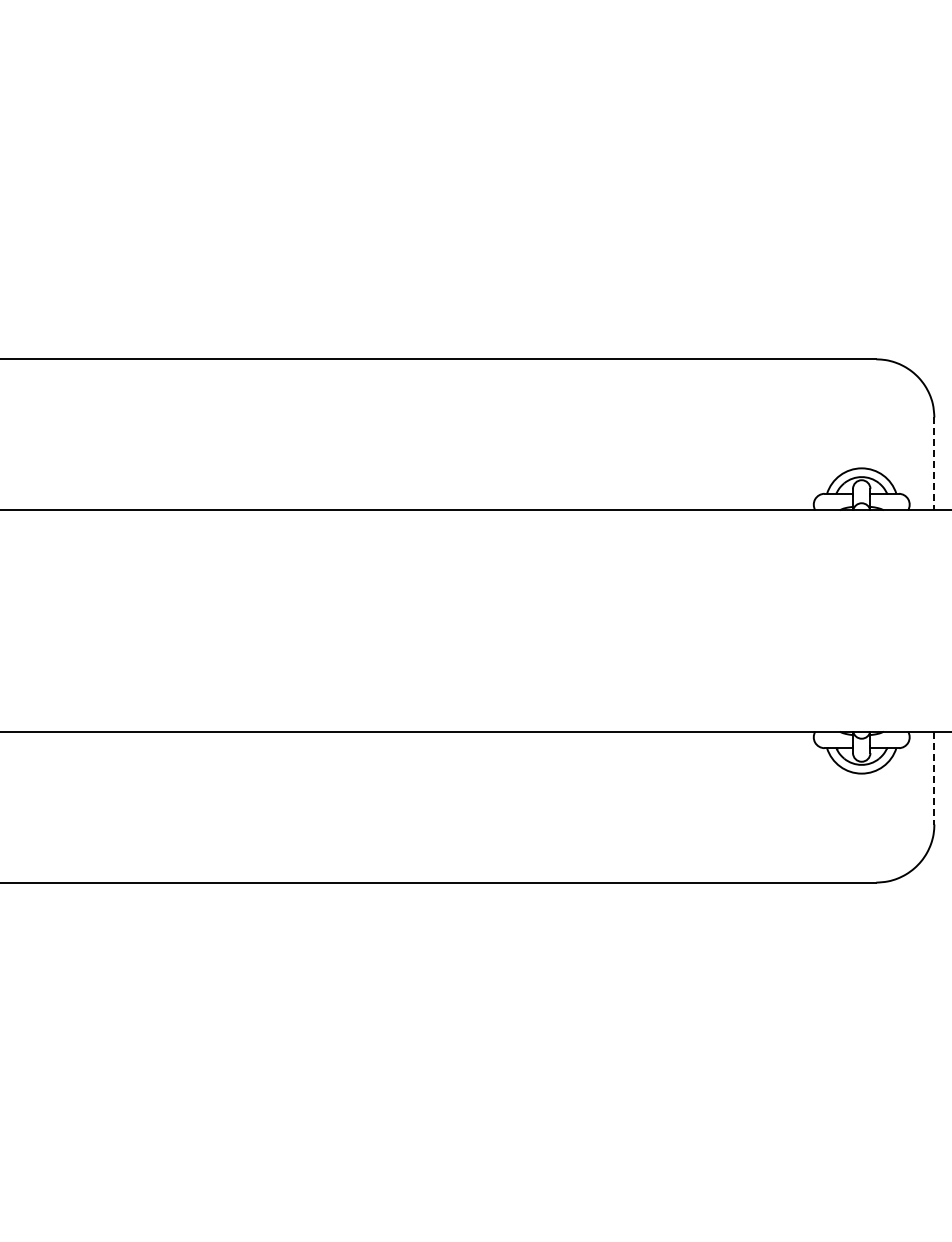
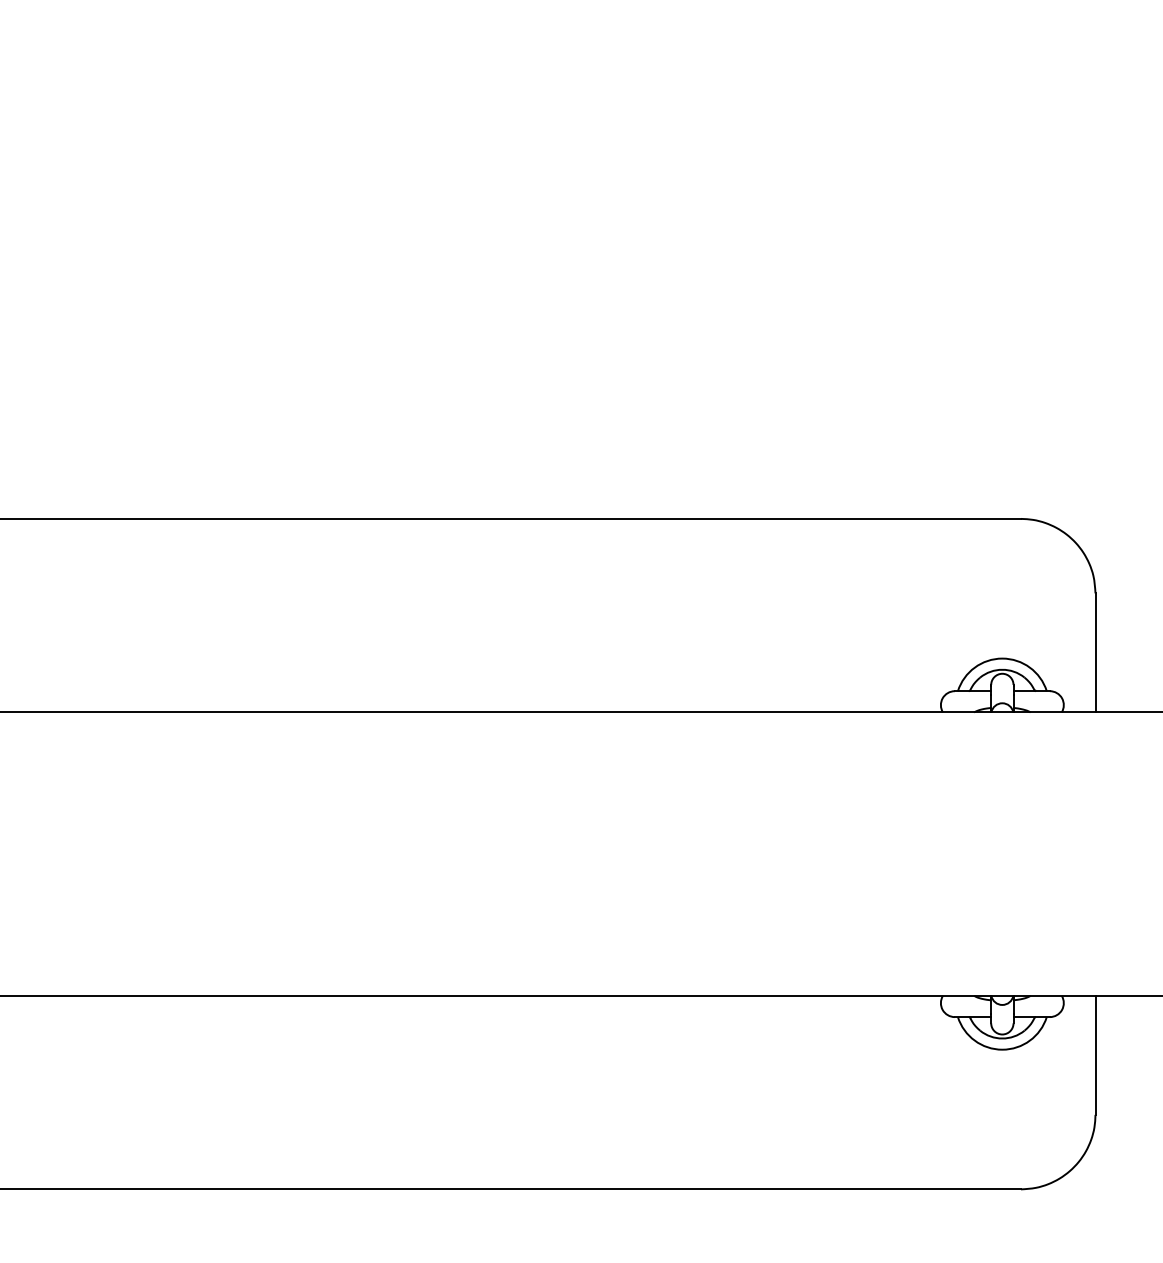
line: (934, 464) -> (1095, 653), dashed -> solid
line: (934, 778) -> (1095, 1055), dashed -> solid

